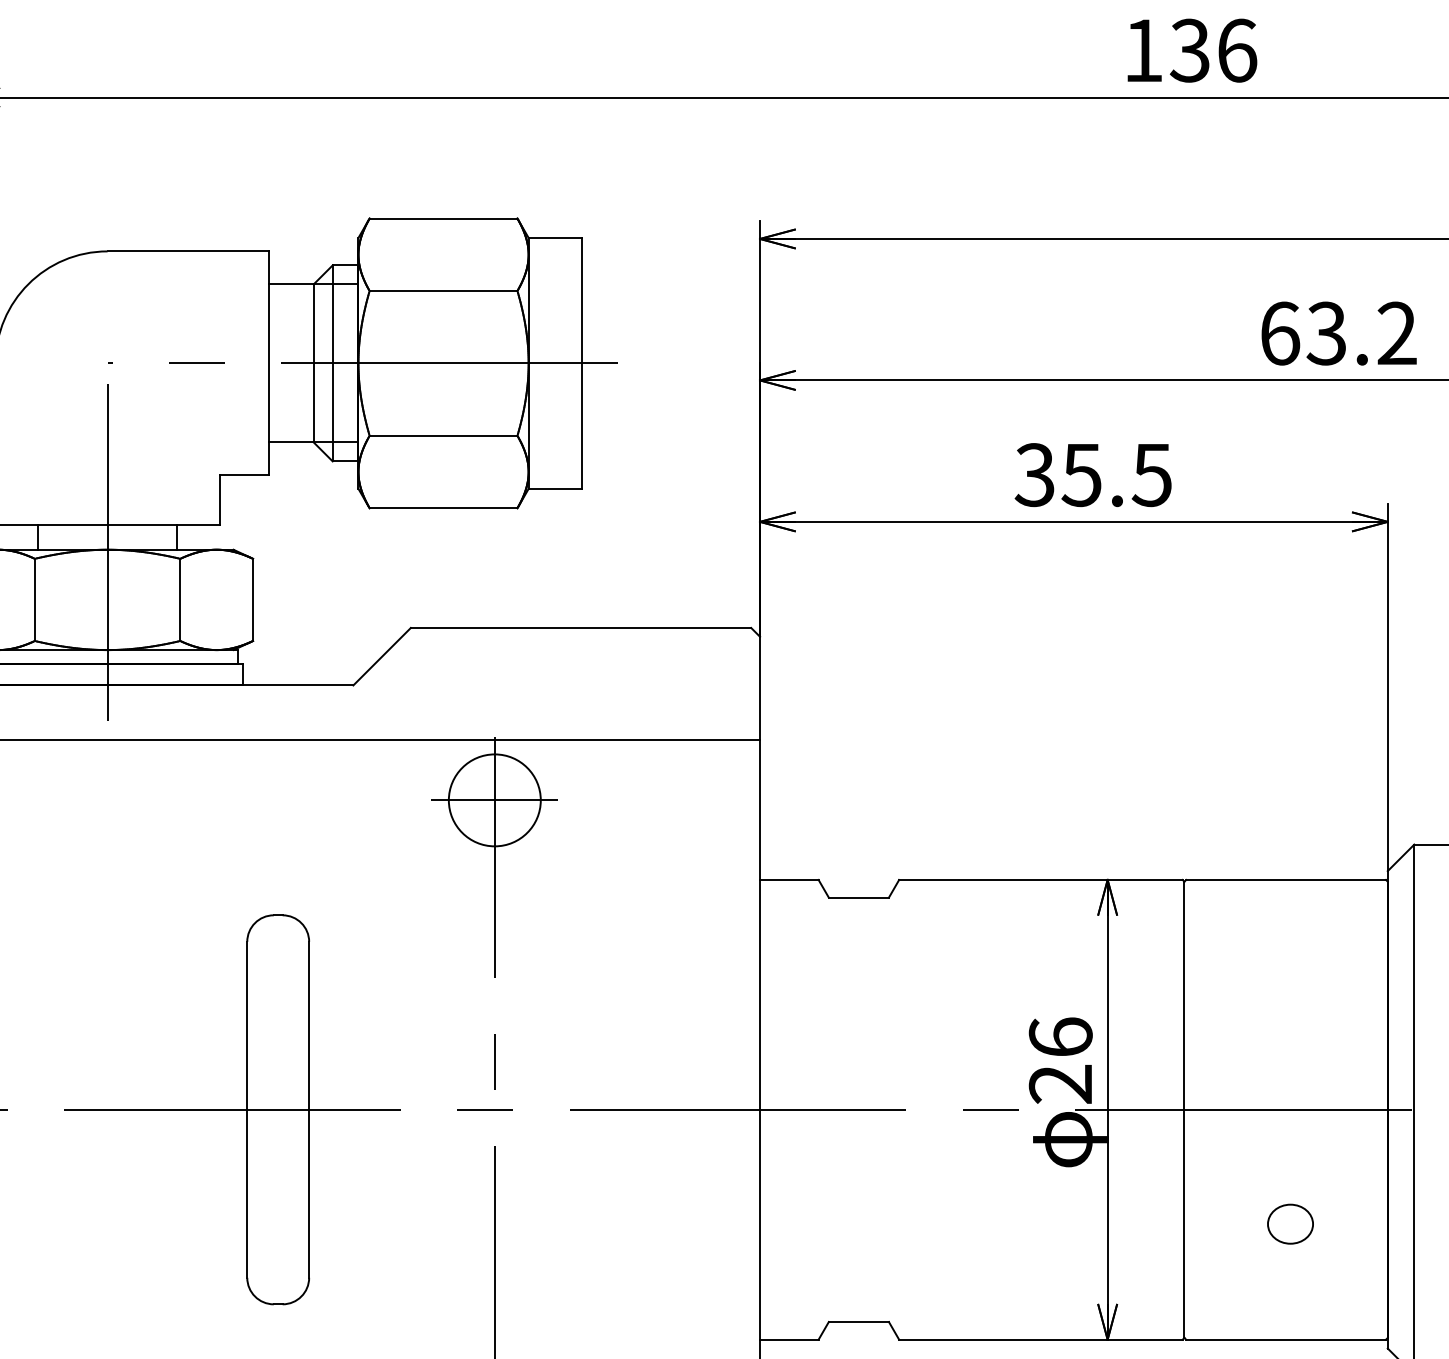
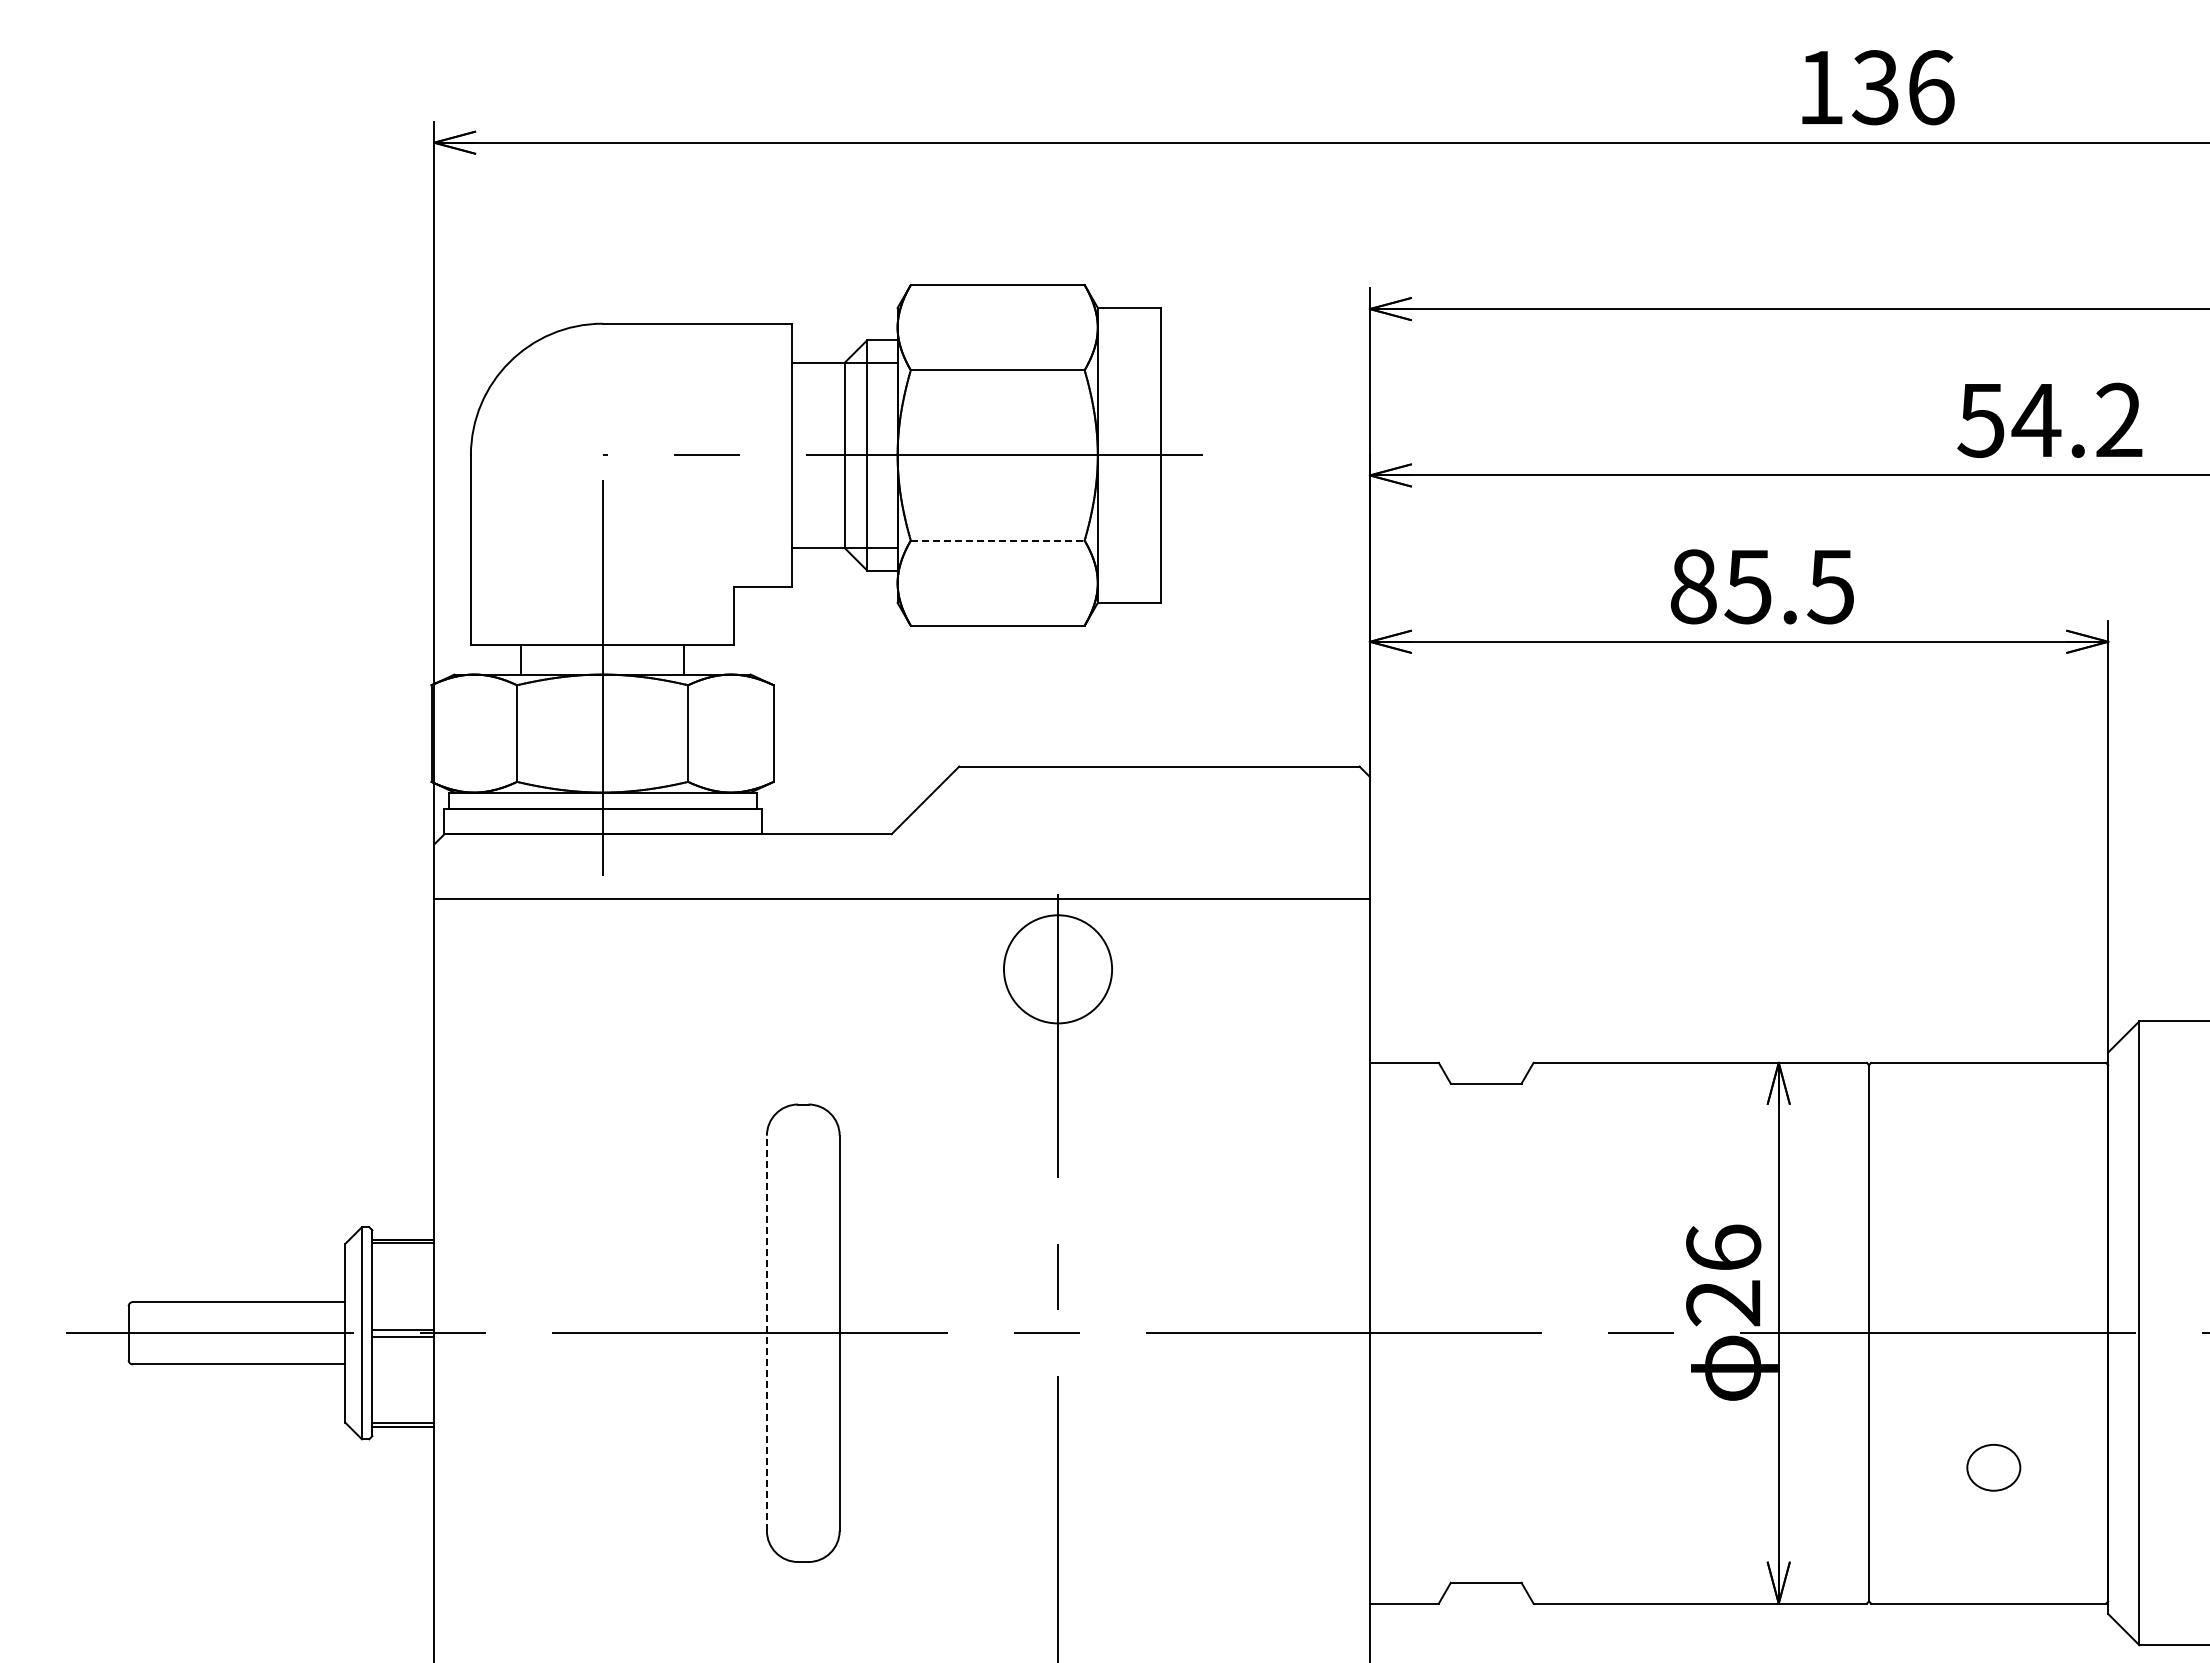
text: (1303, 333) -> (2009, 420), 63.2 -> 54.2
line: (443, 435) -> (997, 540), solid -> dashed
text: (1034, 474) -> (1692, 586), 35.5 -> 85.5
line: (494, 800) -> (1057, 969), removed
line: (246, 1110) -> (766, 1333), solid -> dashed

